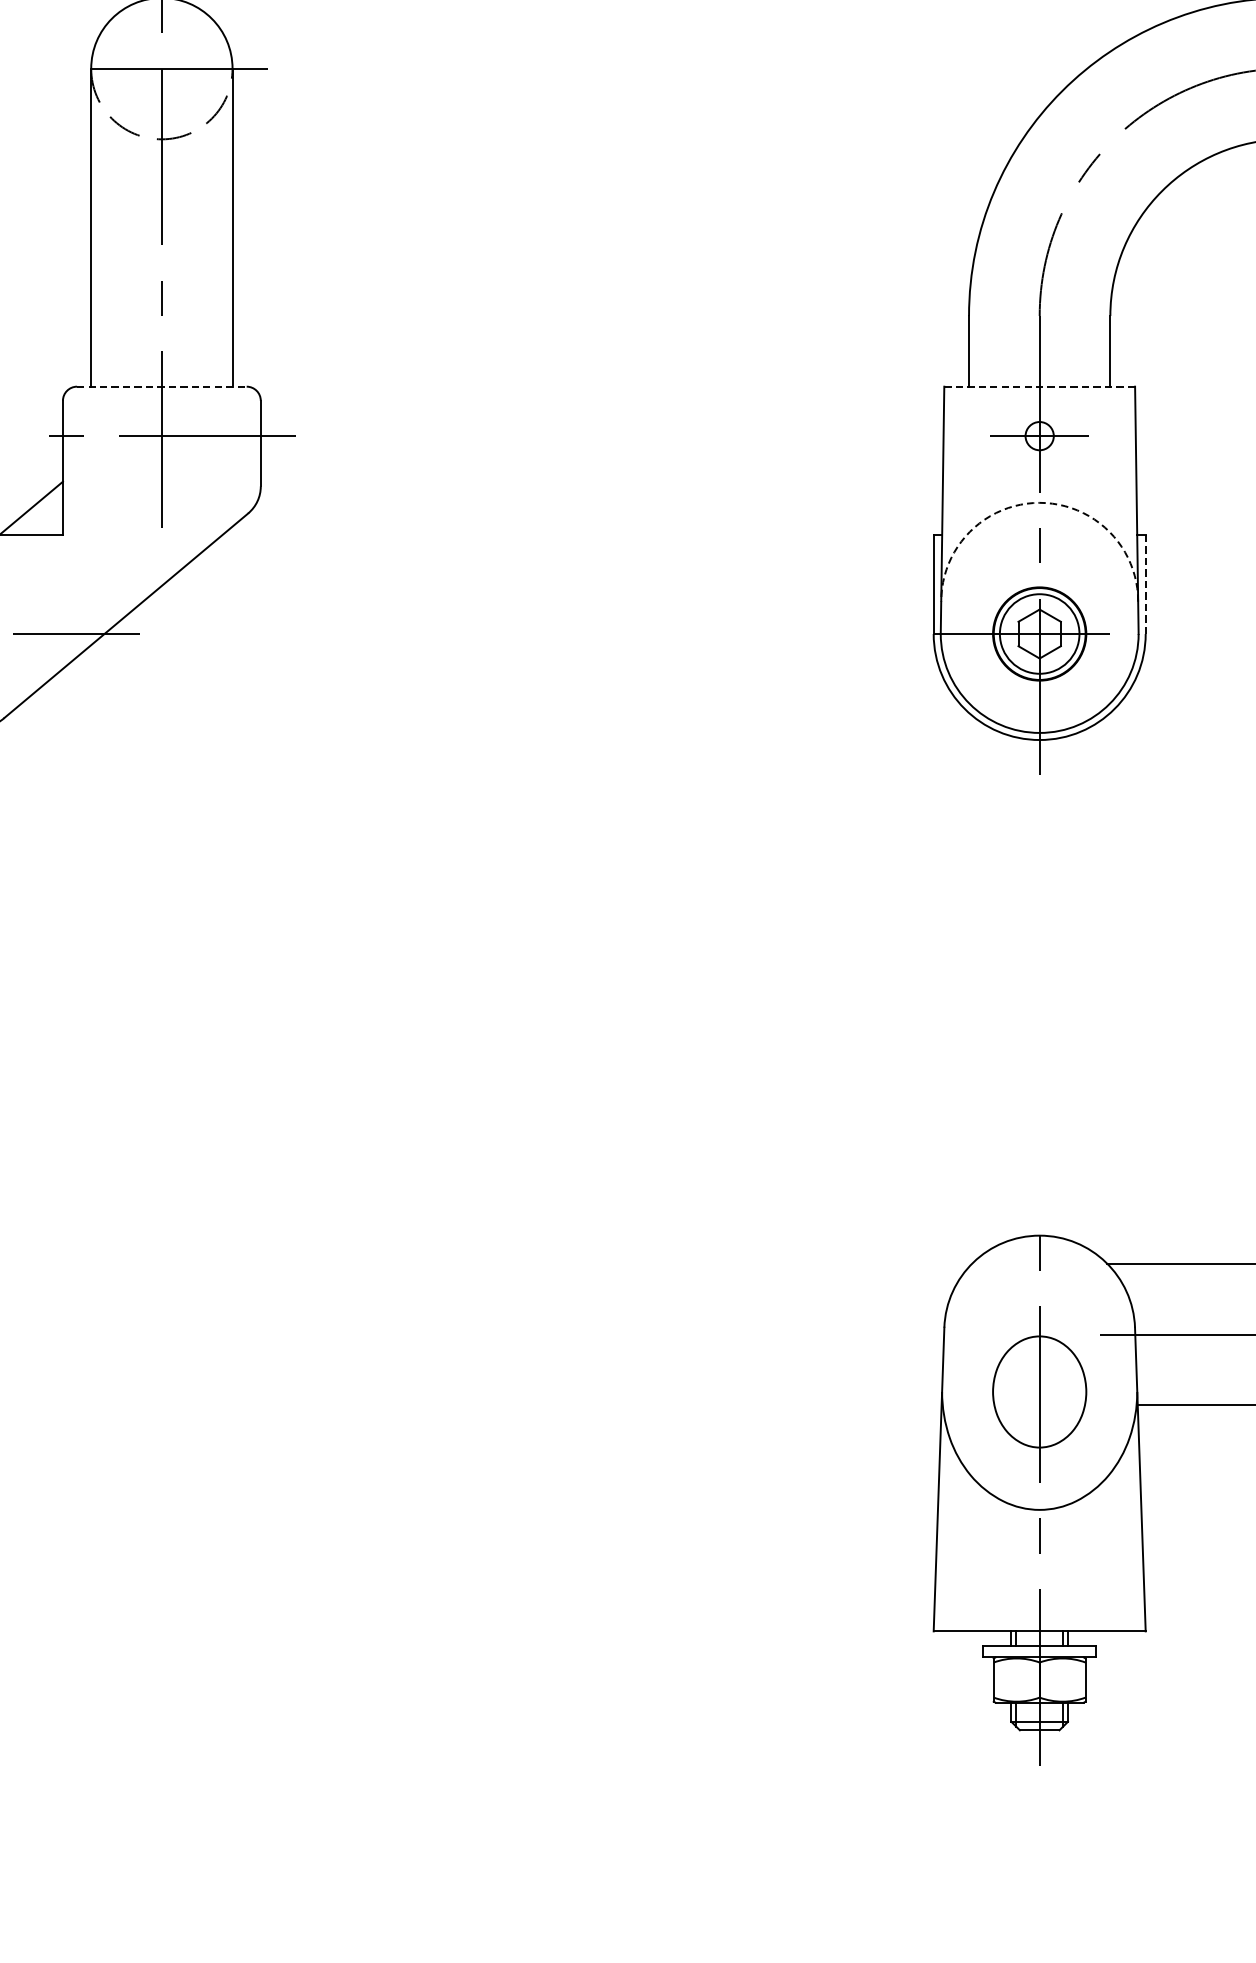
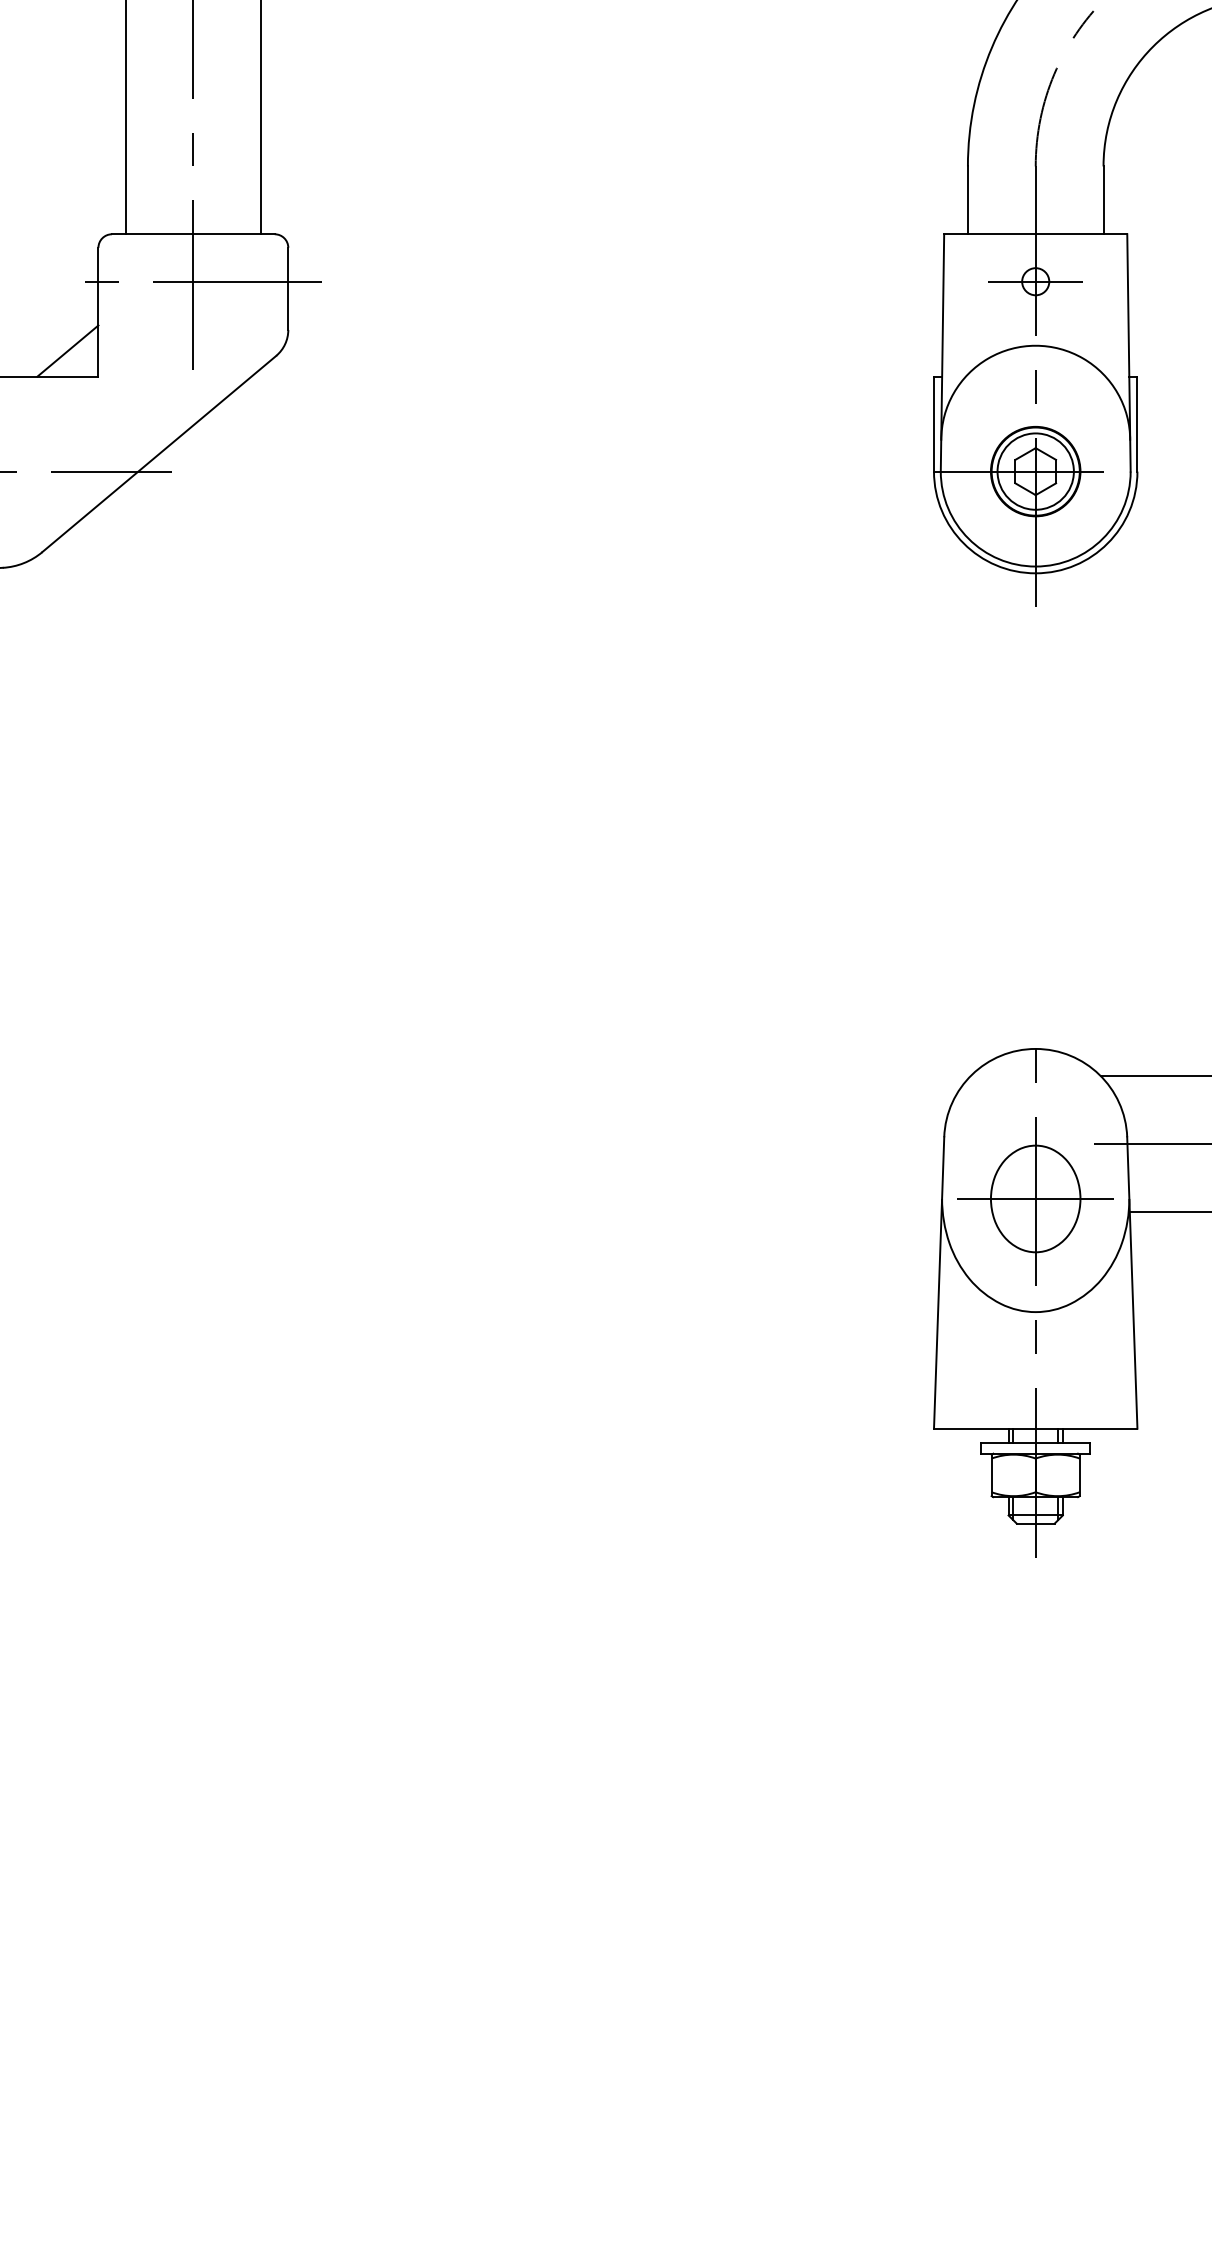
line: (162, 386) -> (193, 234), dashed -> solid
line: (1039, 386) -> (1035, 234), dashed -> solid
arc: (1039, 502) -> (1035, 345), dashed -> solid
line: (1145, 583) -> (1137, 423), dashed -> solid
line: (1039, 1391) -> (1035, 1198), added

